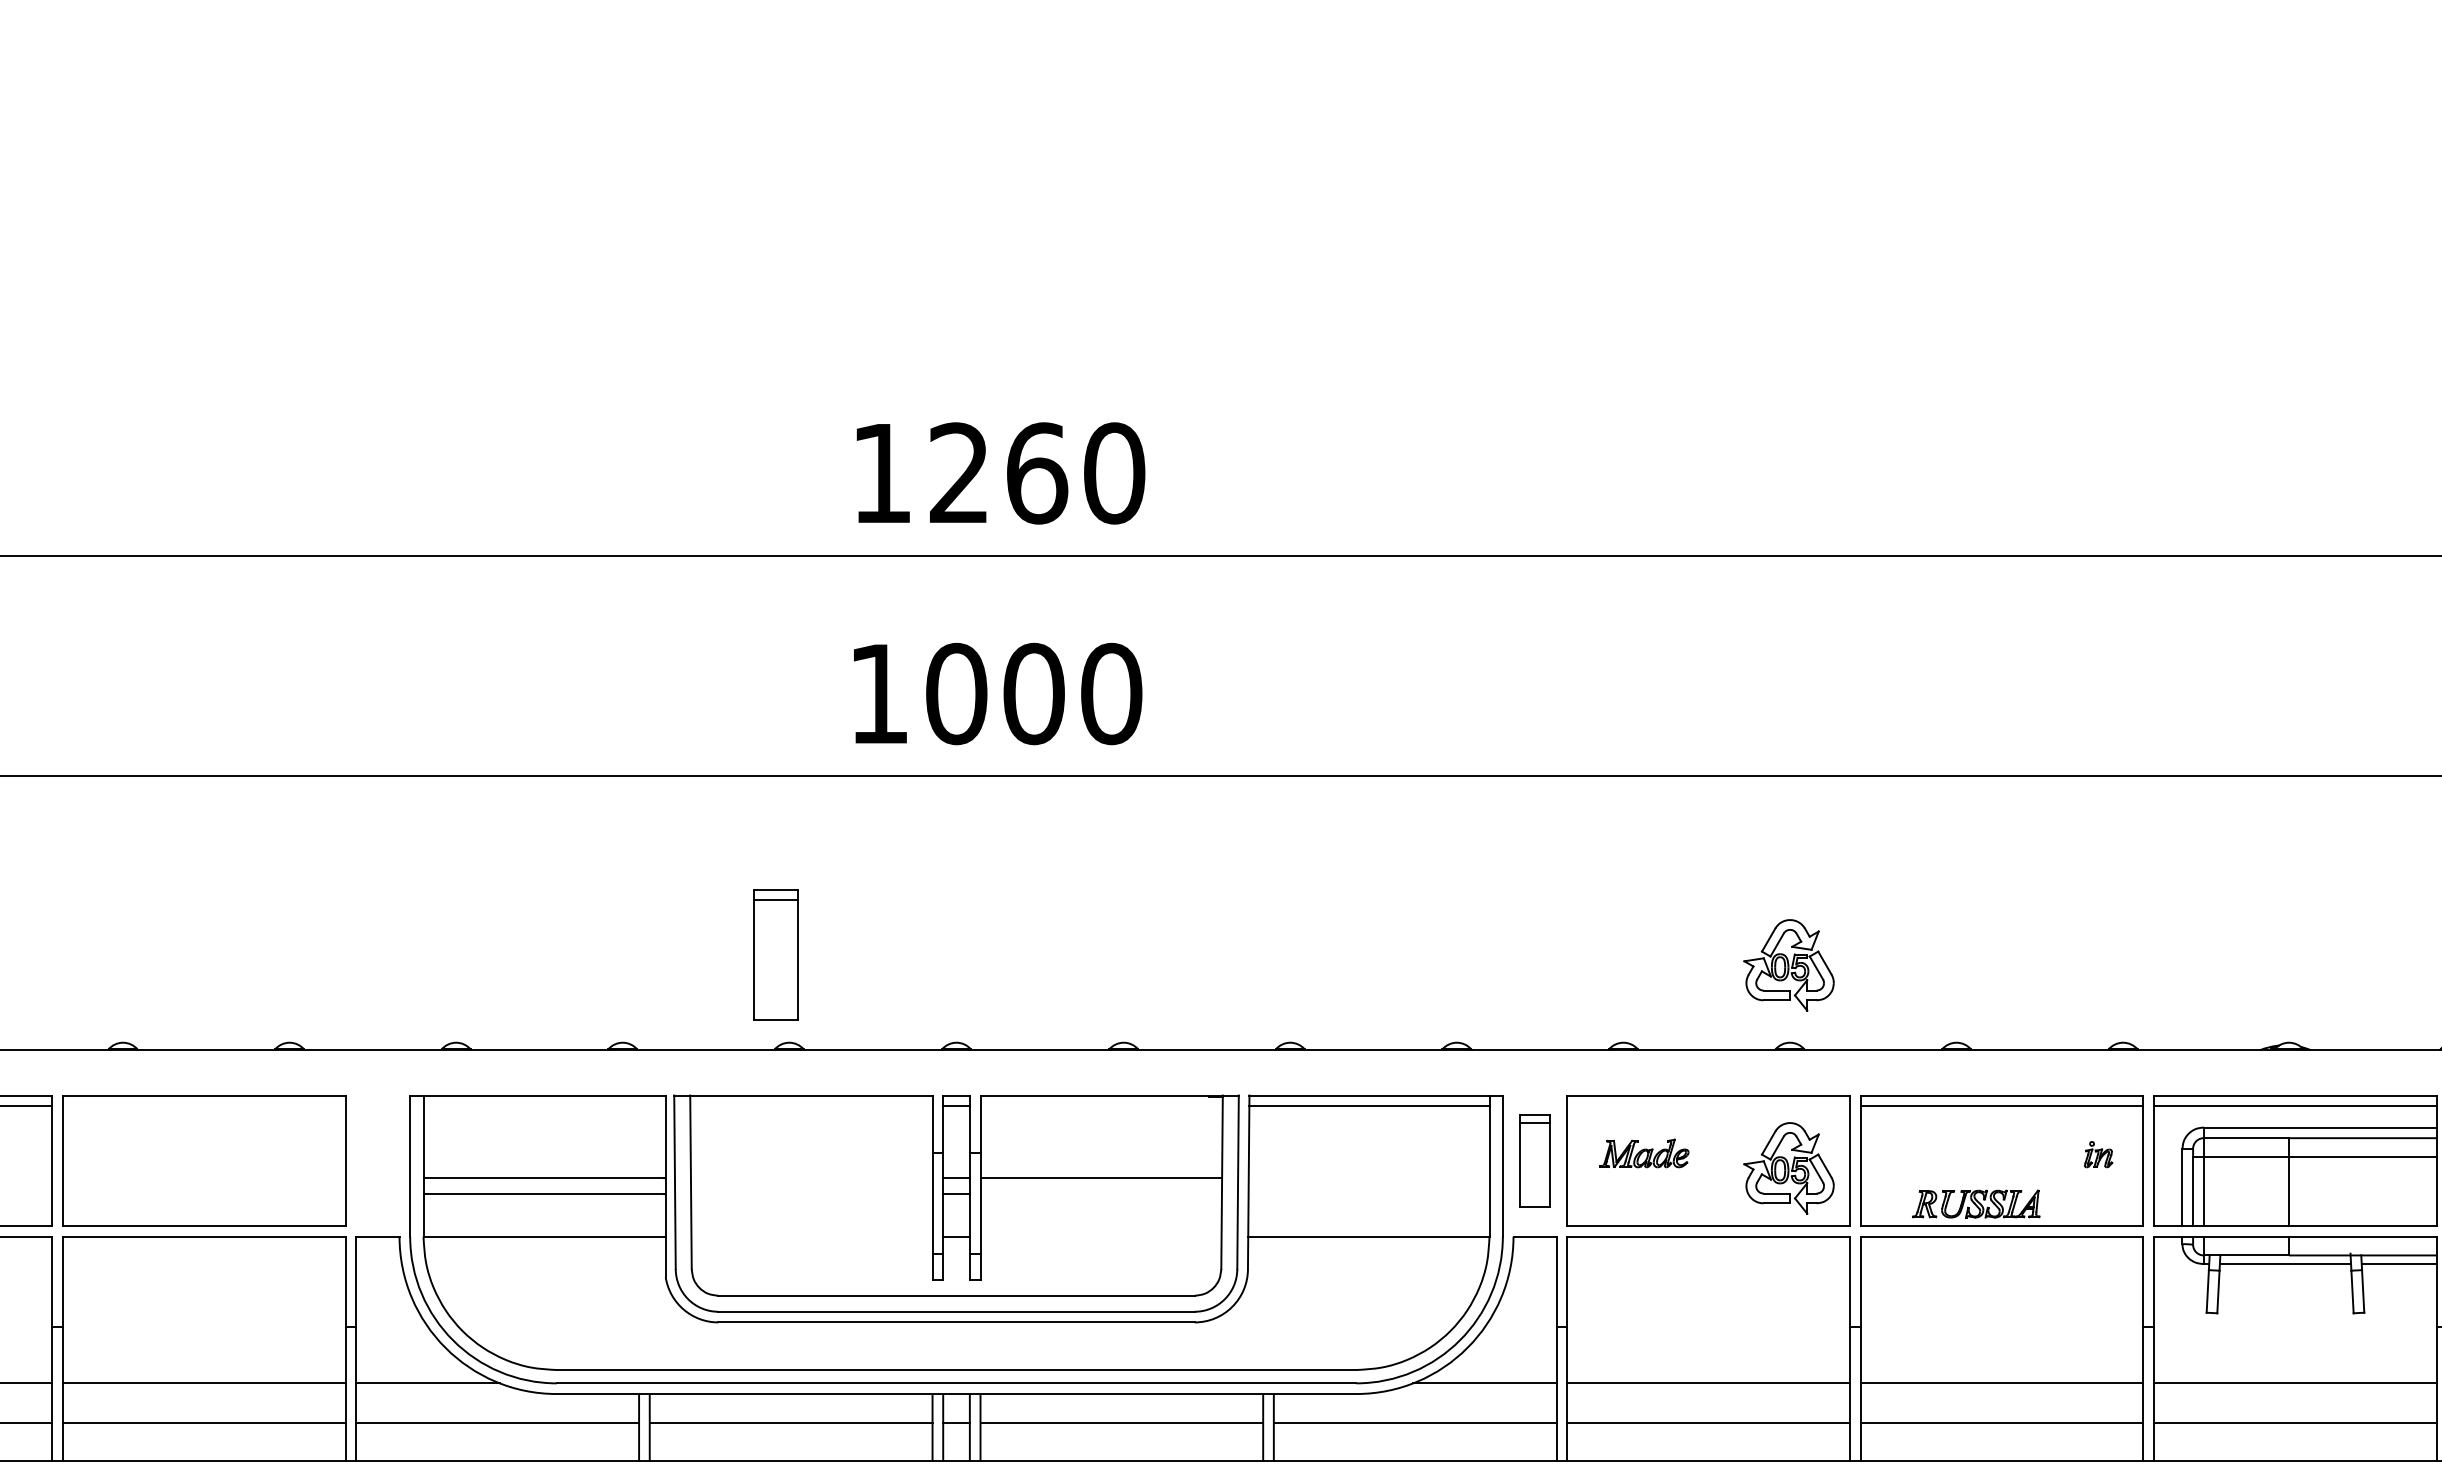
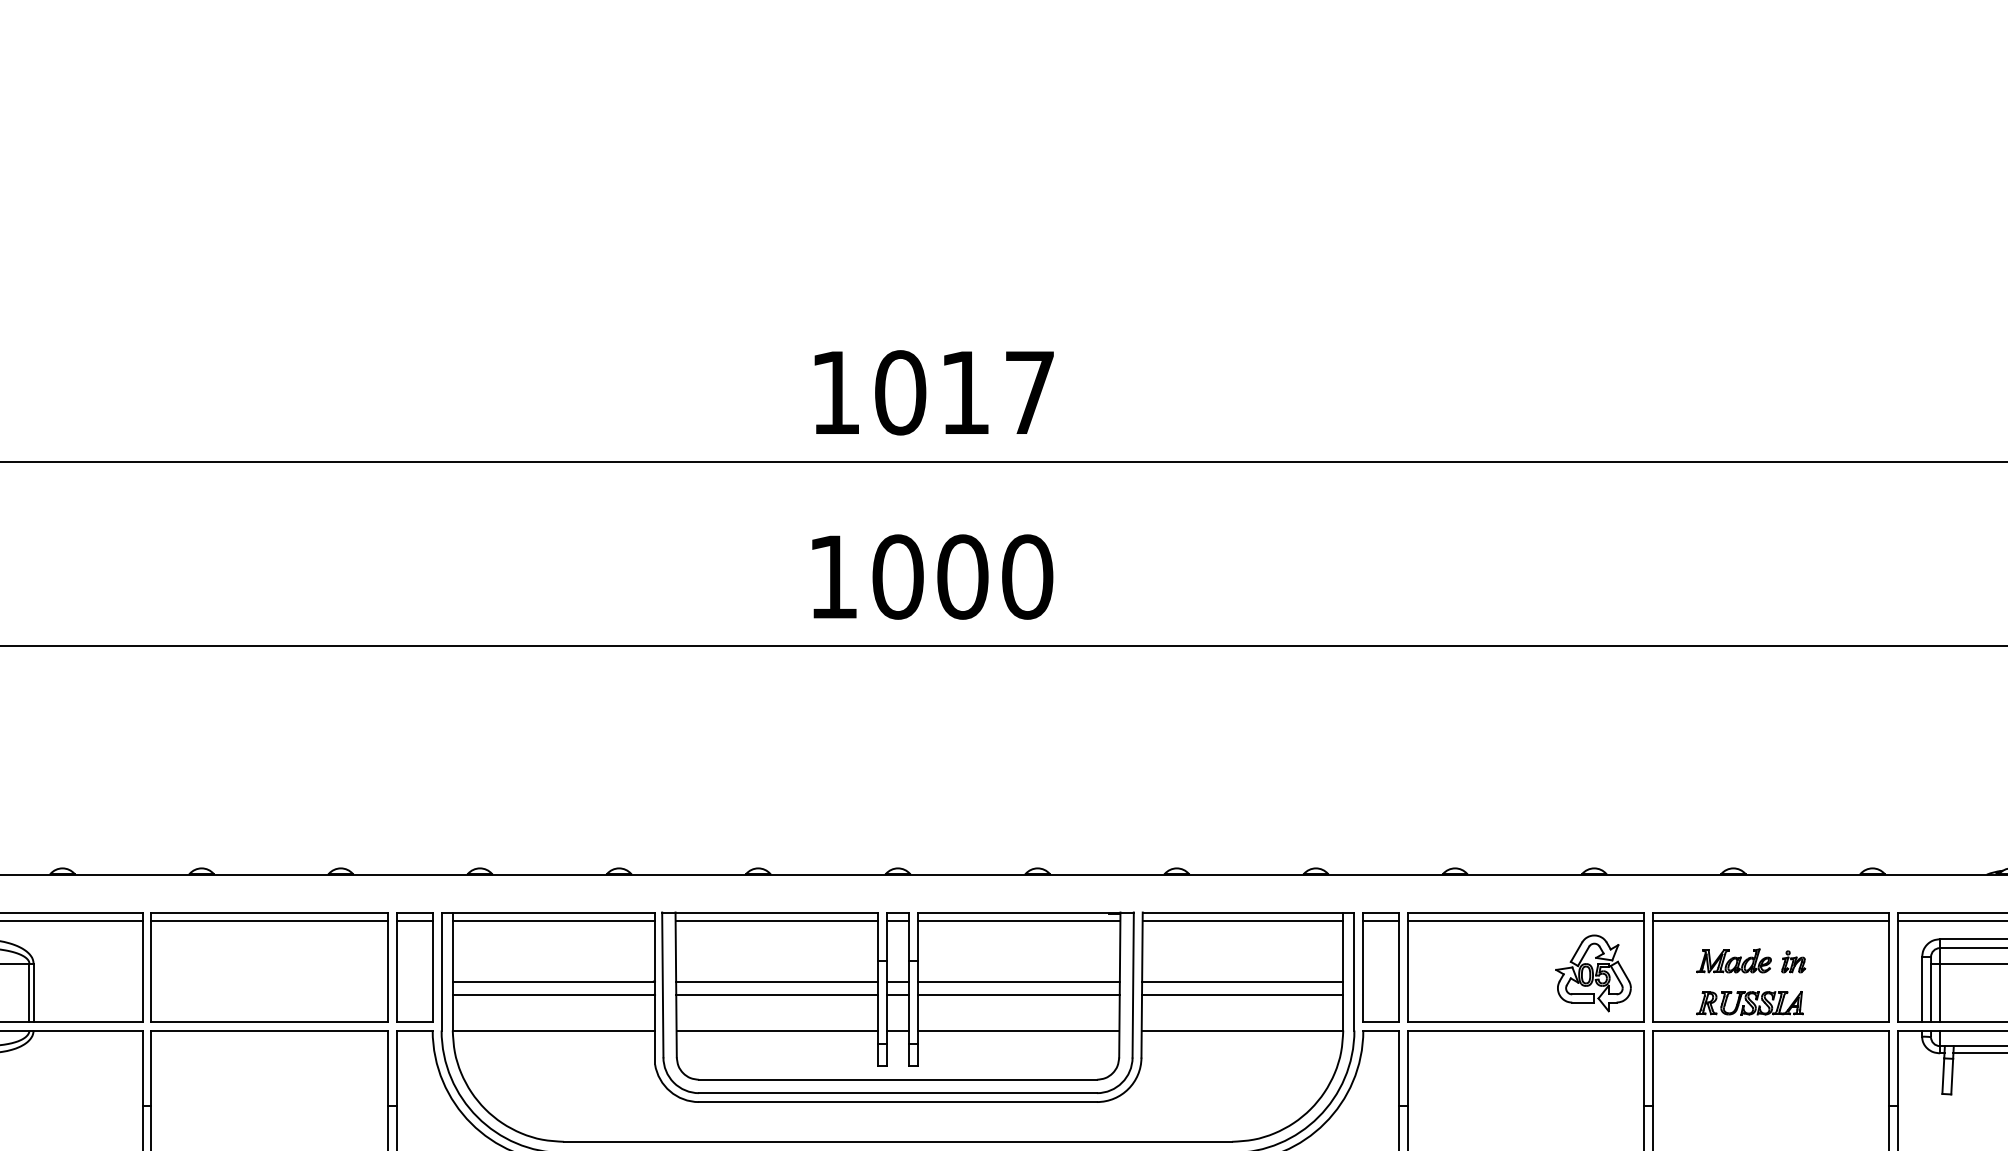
text: (1037, 473) -> (965, 392), 1260 -> 1017
part: (775, 954) -> (414, 966), moved
part: (1788, 965) -> (1593, 803), removed
line: (203, 1106) -> (268, 921), added
line: (544, 1106) -> (553, 921), added
line: (811, 1106) -> (776, 921), added
line: (1101, 1106) -> (1019, 921), added
line: (1708, 1106) -> (1526, 921), added
part: (1644, 1153) -> (1734, 960), moved
part: (2098, 1154) -> (1793, 961), moved
part: (1535, 1160) -> (1381, 966), size x1.43
line: (811, 1178) -> (776, 981), added
line: (1368, 1178) -> (1242, 981), added
line: (811, 1194) -> (776, 995), added
line: (1100, 1194) -> (1018, 995), added
line: (1368, 1194) -> (1242, 995), added
line: (811, 1236) -> (776, 1030), added
line: (1100, 1236) -> (1018, 1030), added

